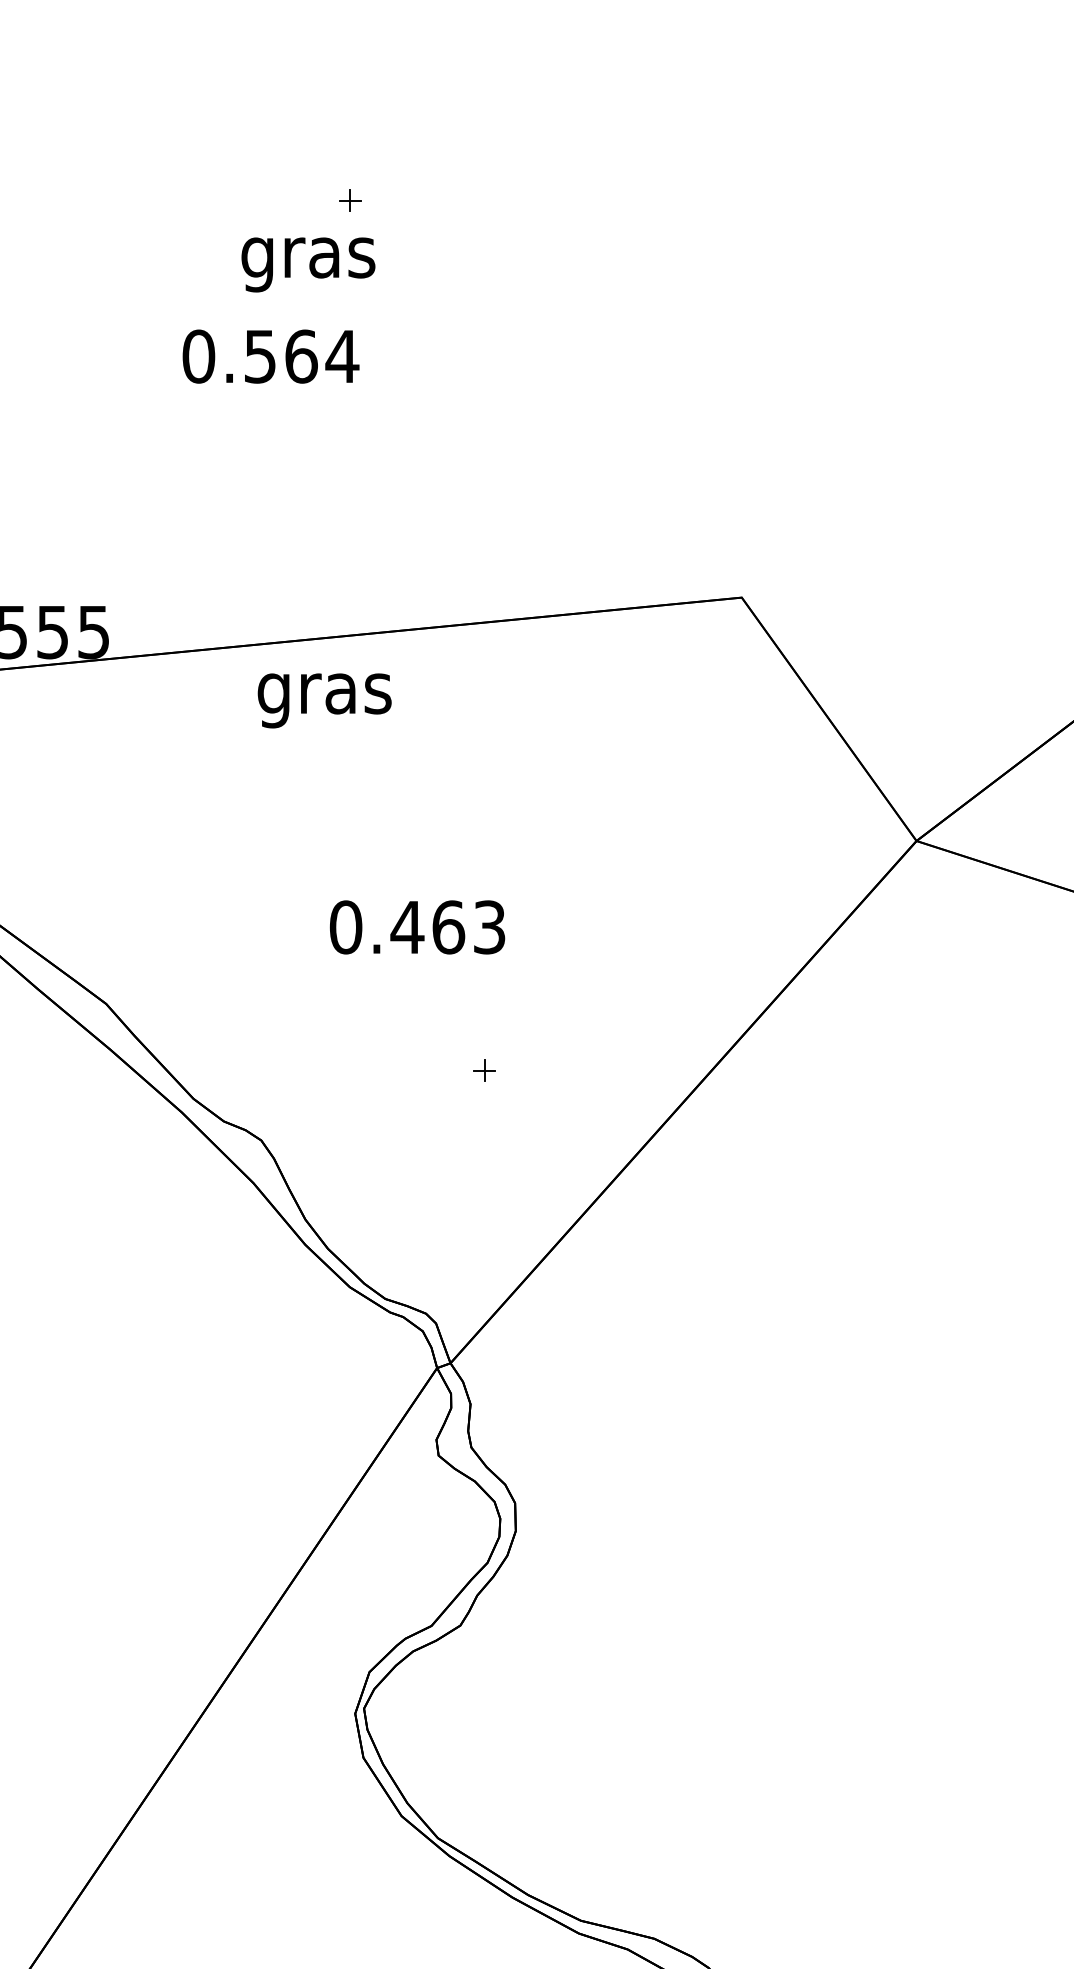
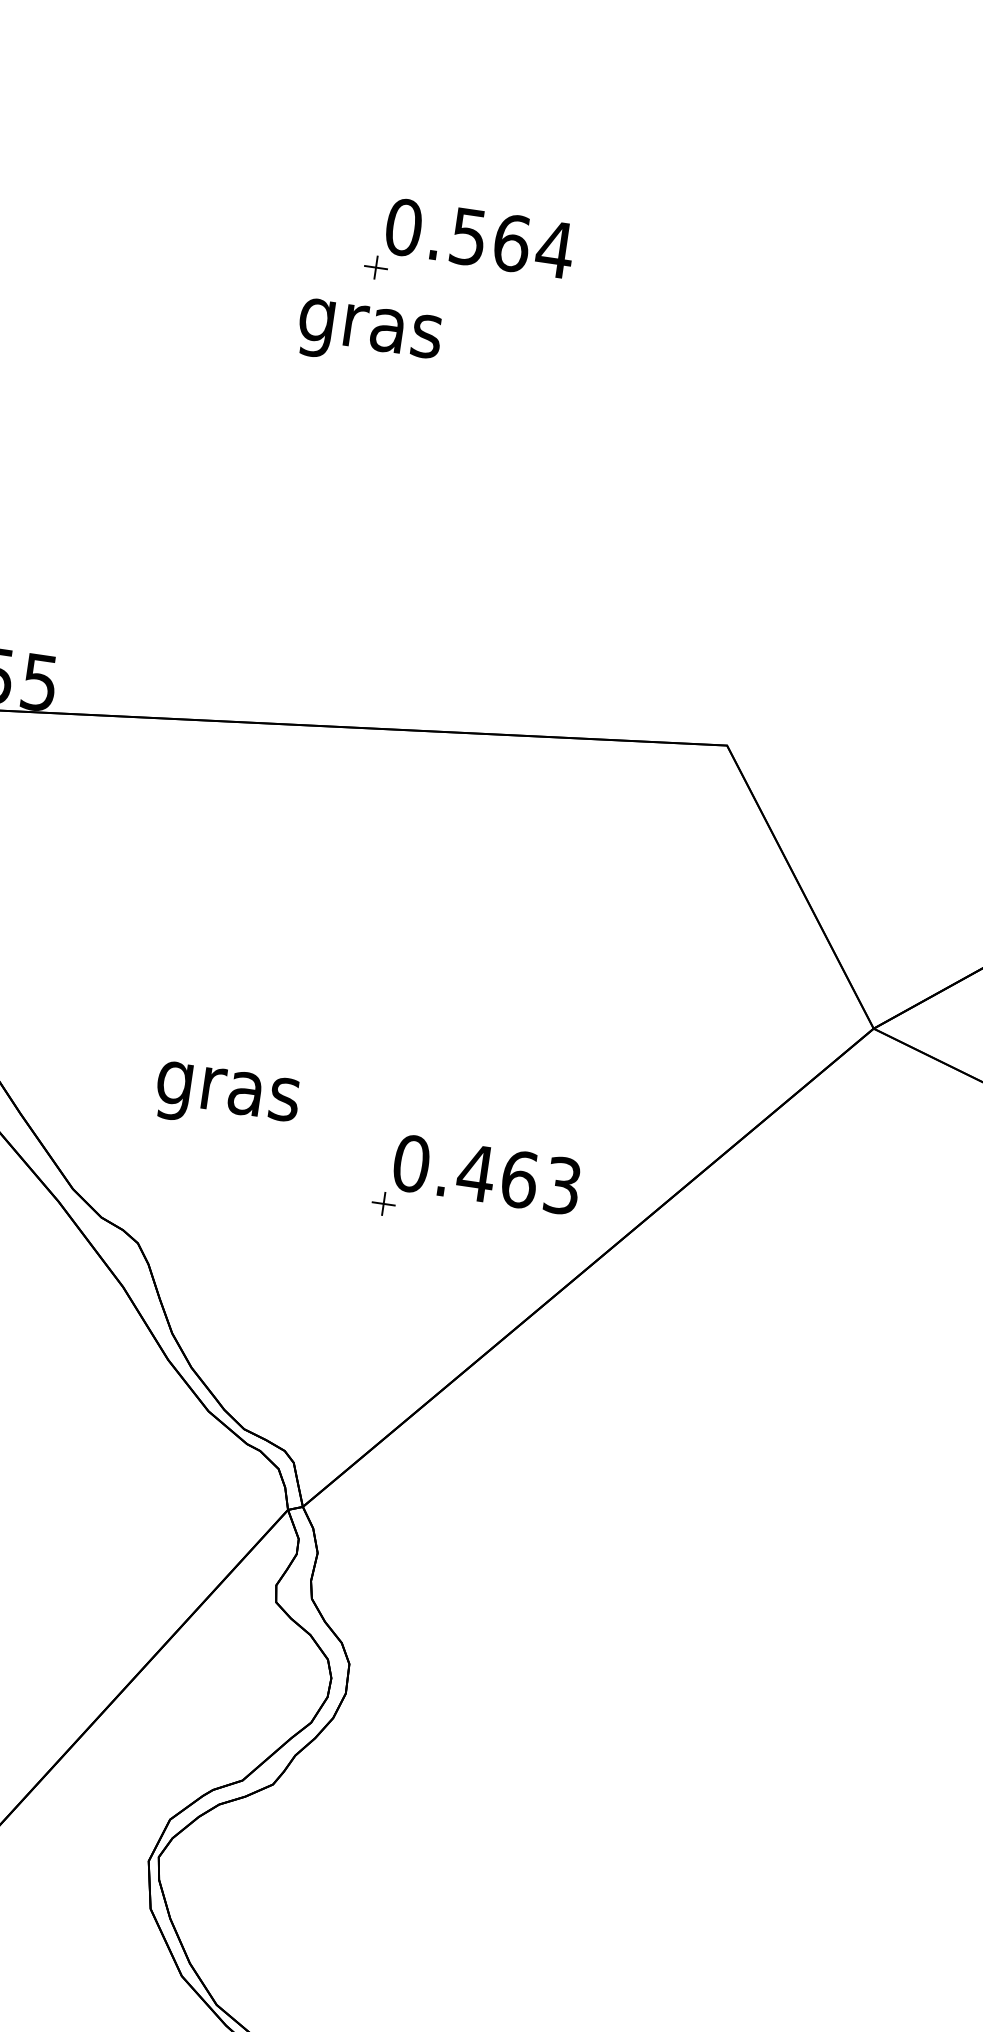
text: (308, 264) -> (369, 335), moved
text: (270, 356) -> (479, 238), moved
text: (324, 700) -> (226, 1098), moved
text: (417, 927) -> (486, 1174), moved

